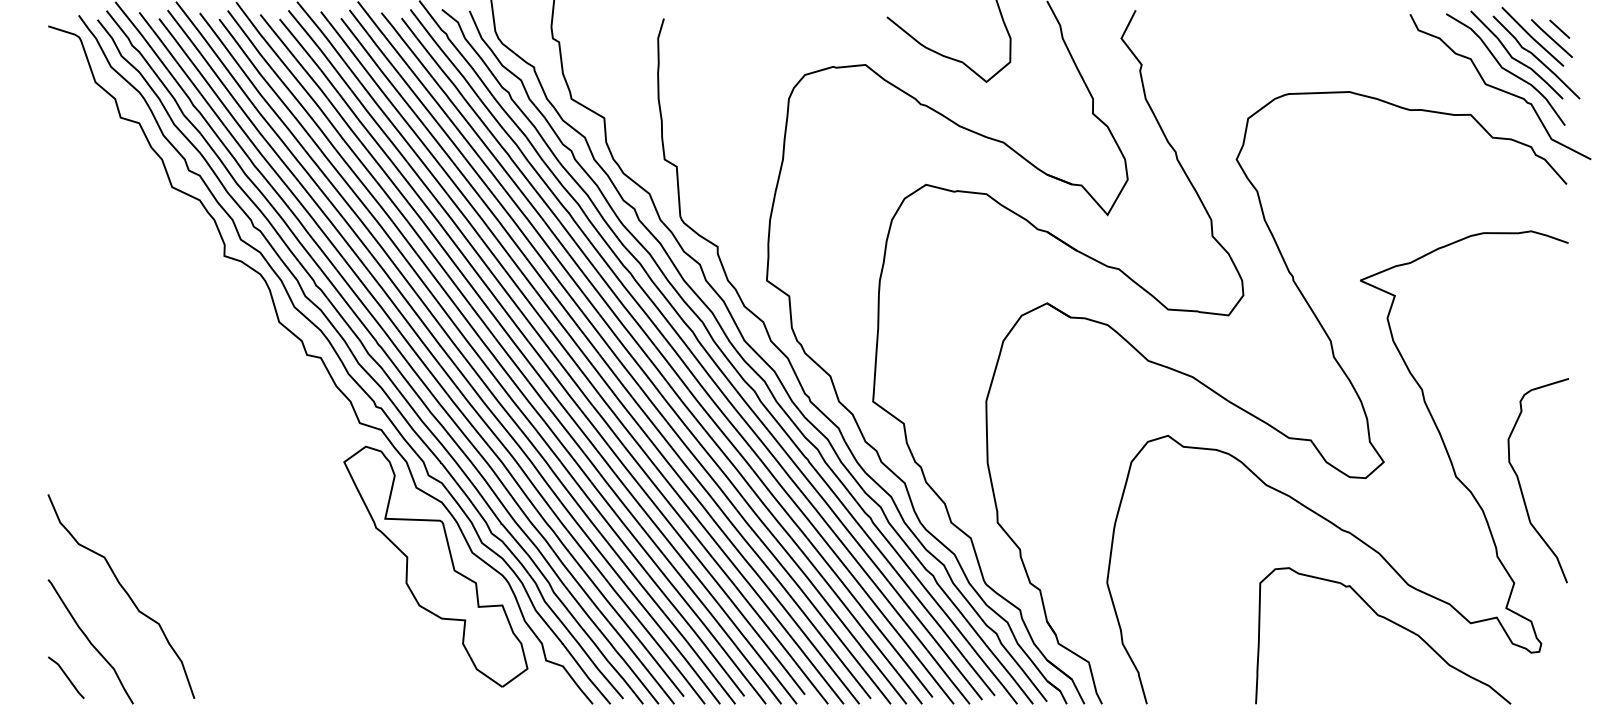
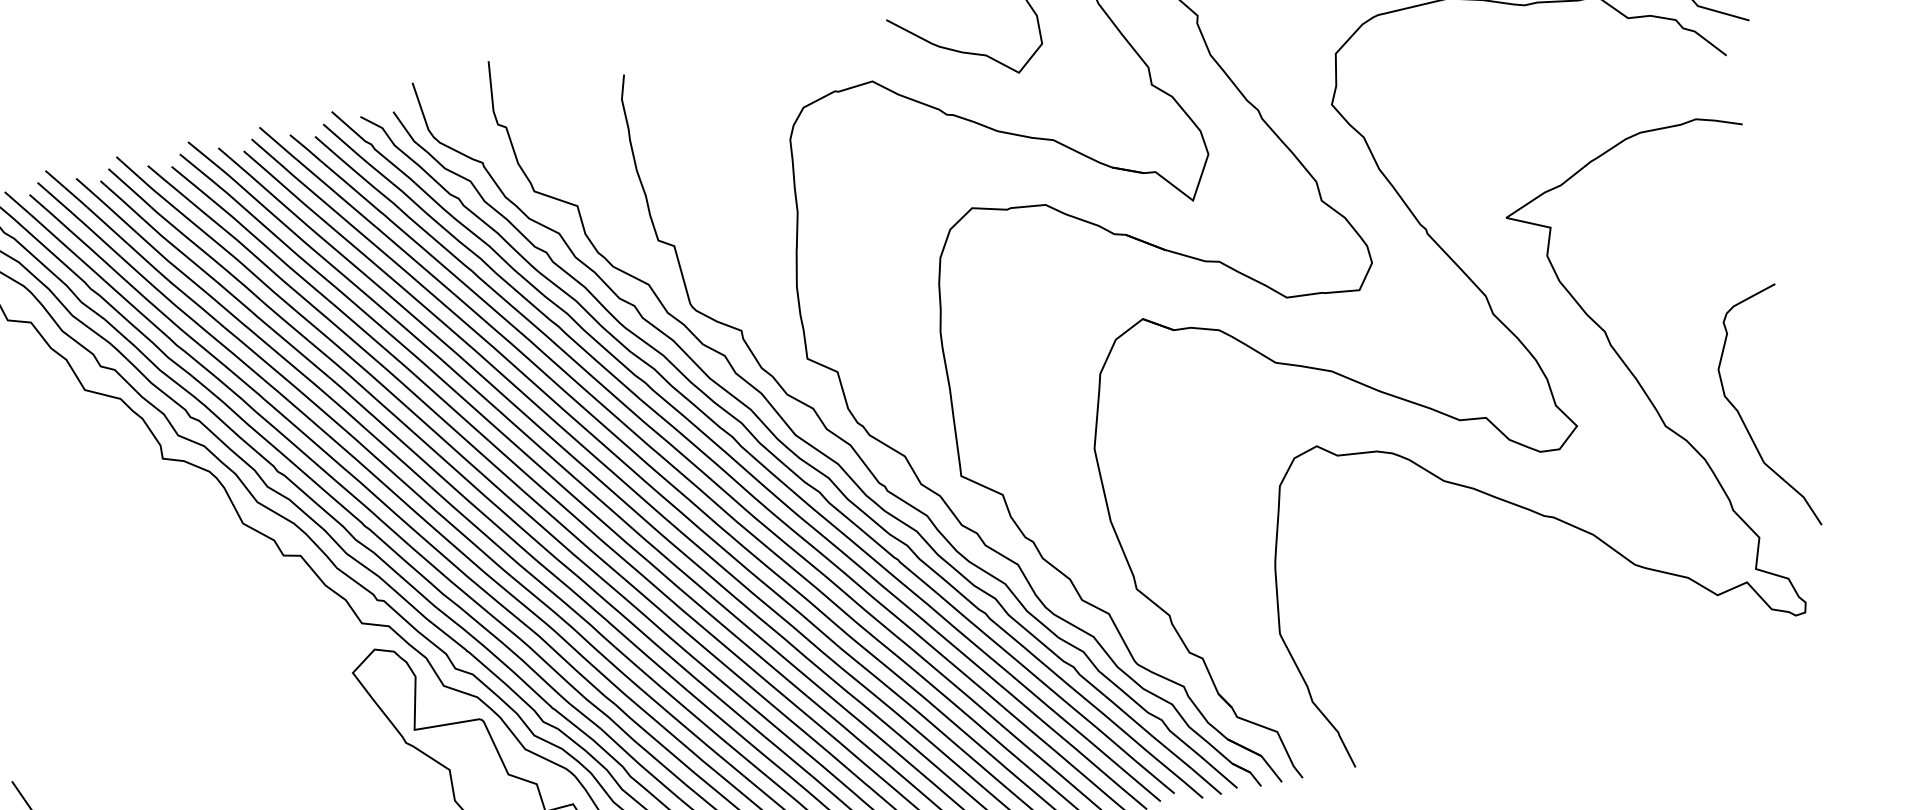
curve: (1389, 621) -> (1621, 612), removed

